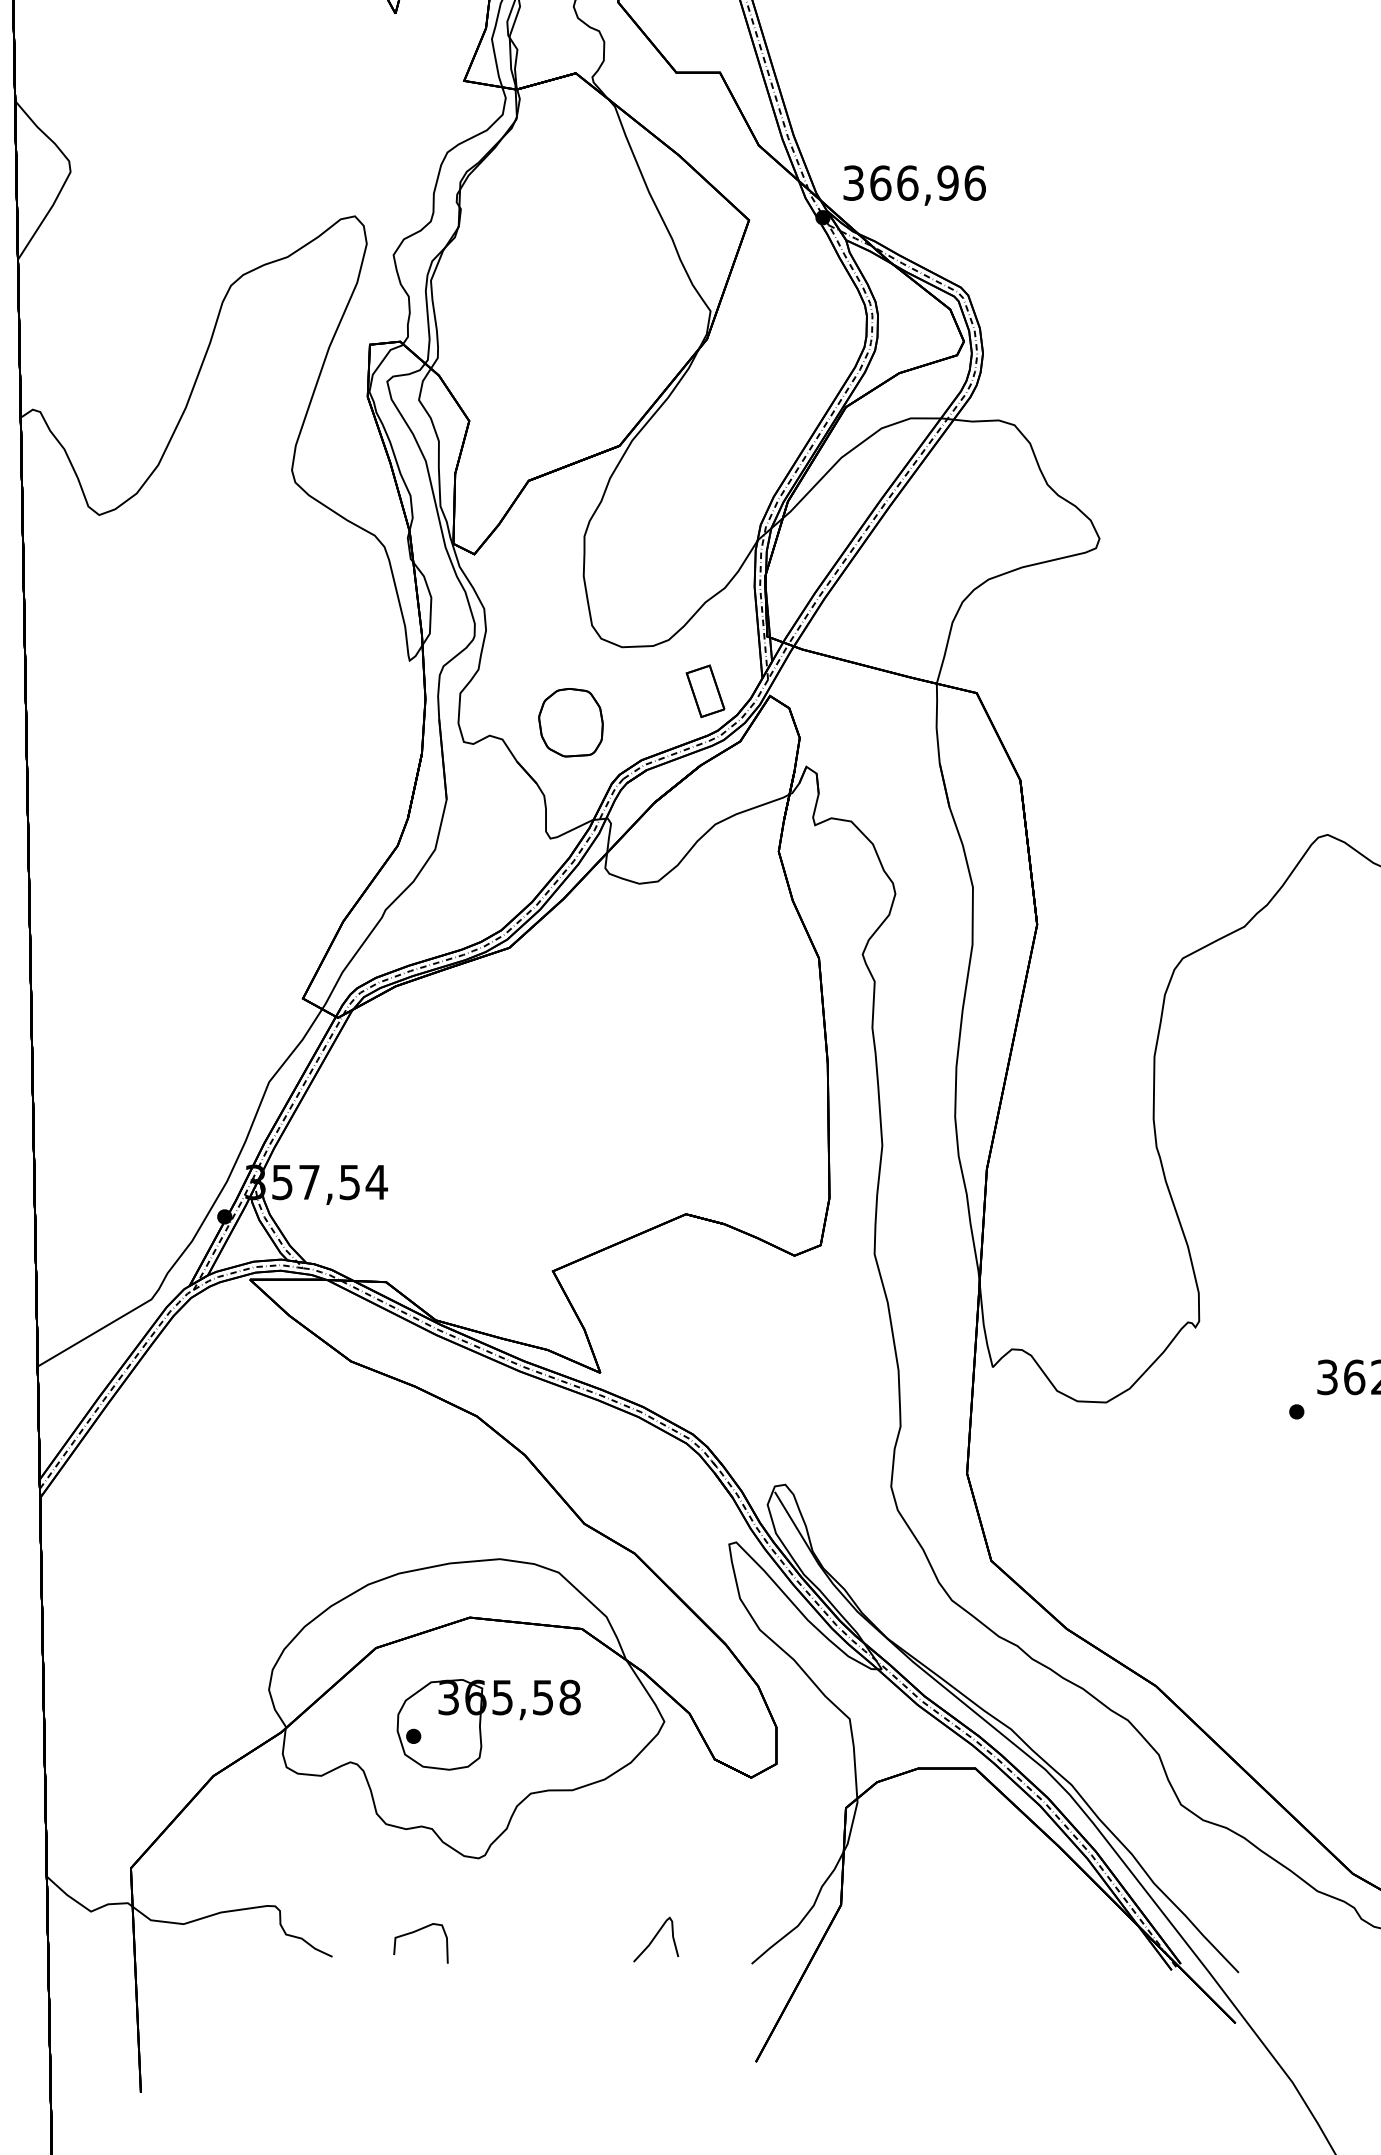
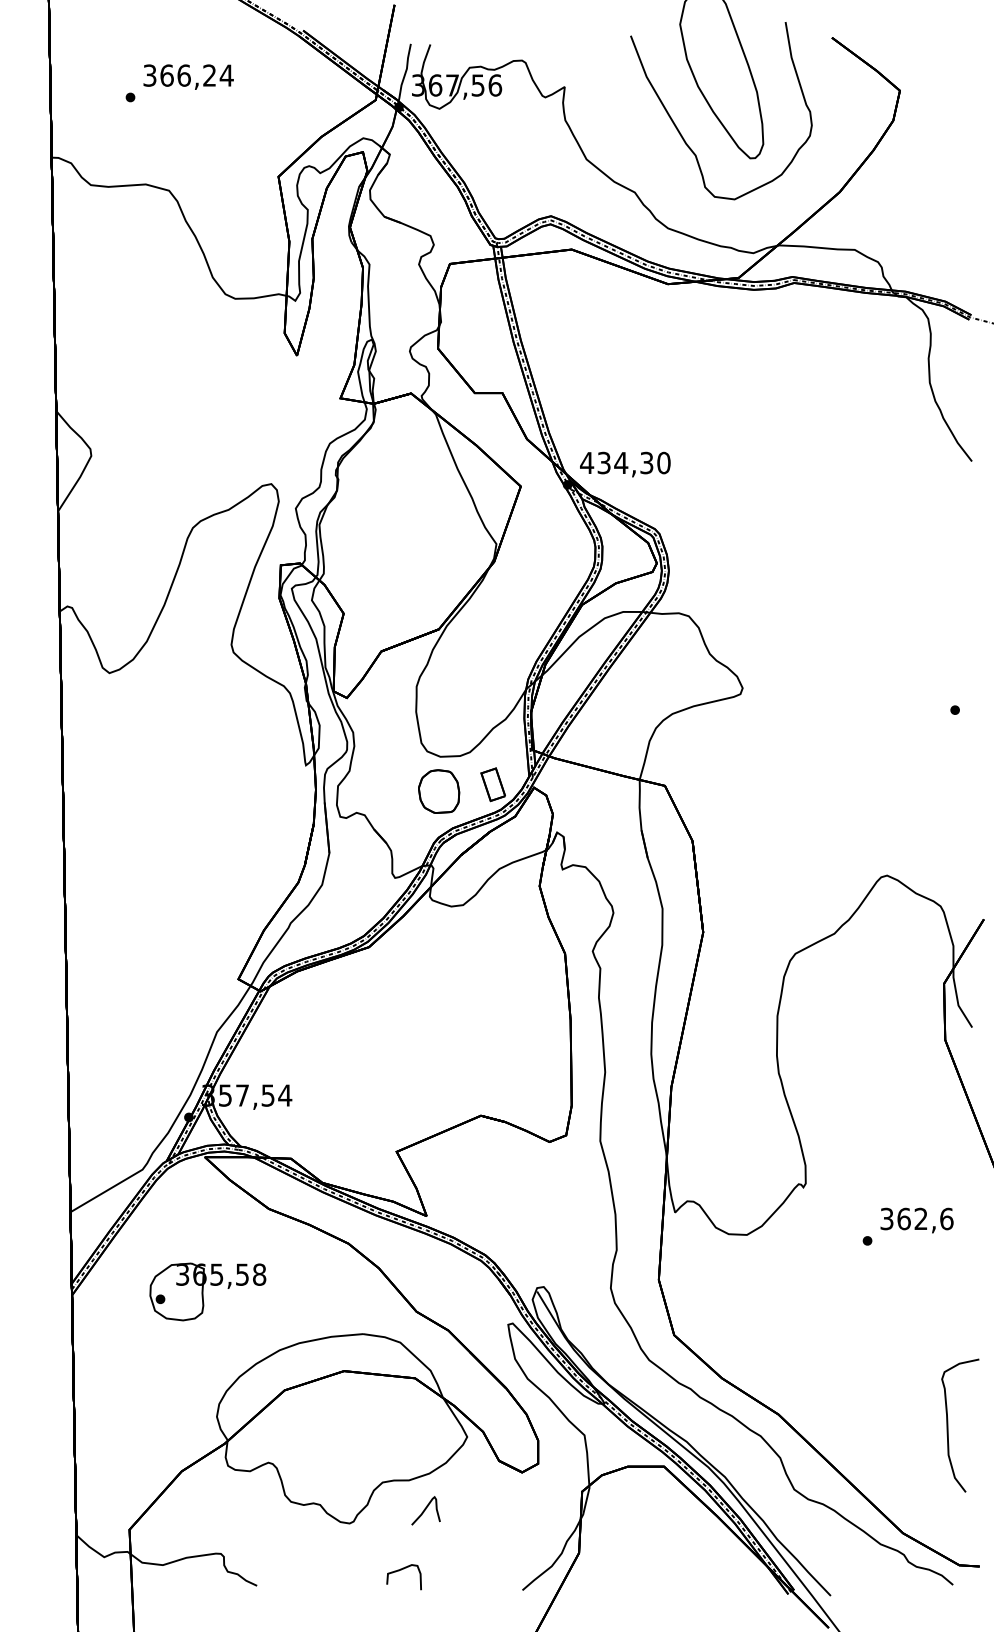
text: (914, 182) -> (625, 462), 366,96 -> 434,30
part: (571, 722) -> (439, 791), moved
part: (487, 1724) -> (207, 1291), moved
curve: (413, 1934) -> (399, 1571), moved
curve: (655, 1938) -> (425, 1510), moved

